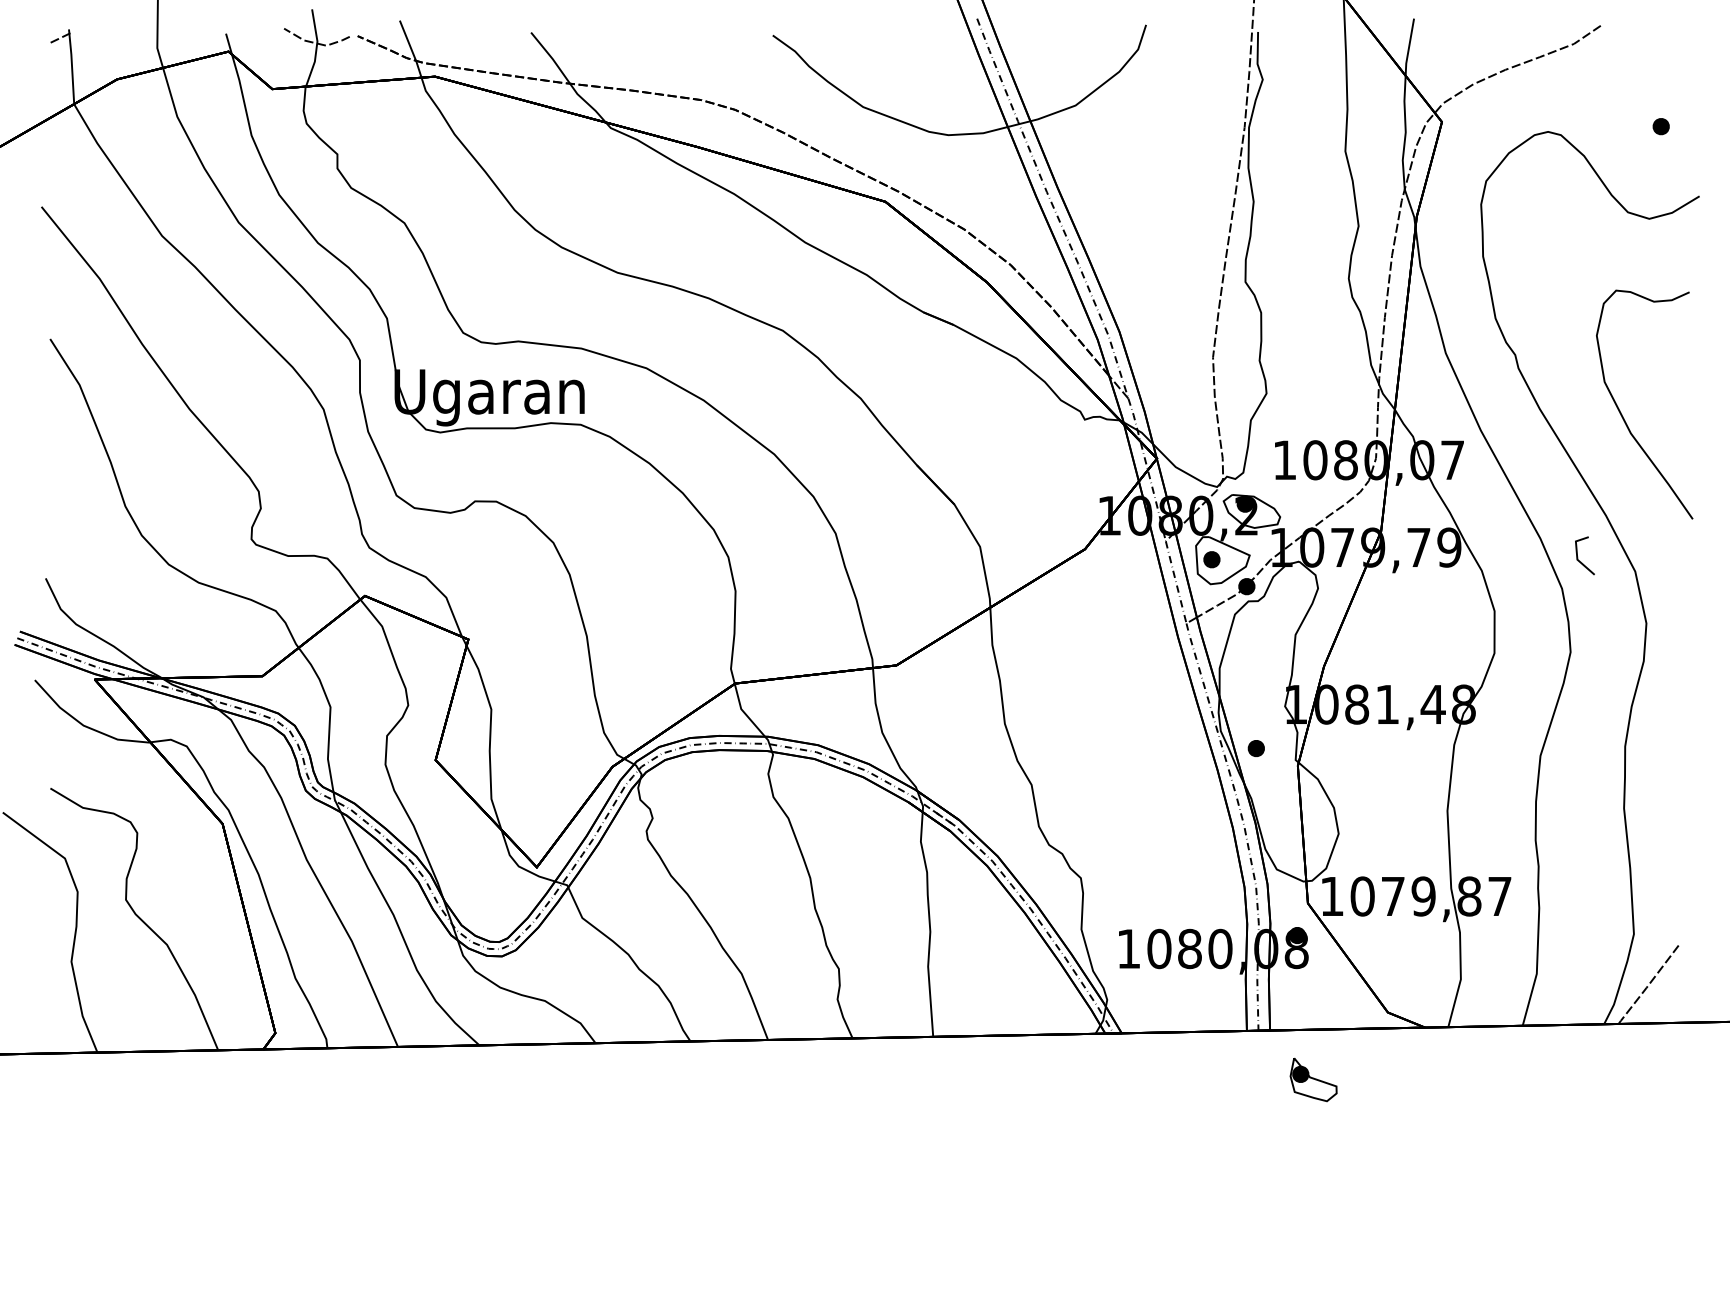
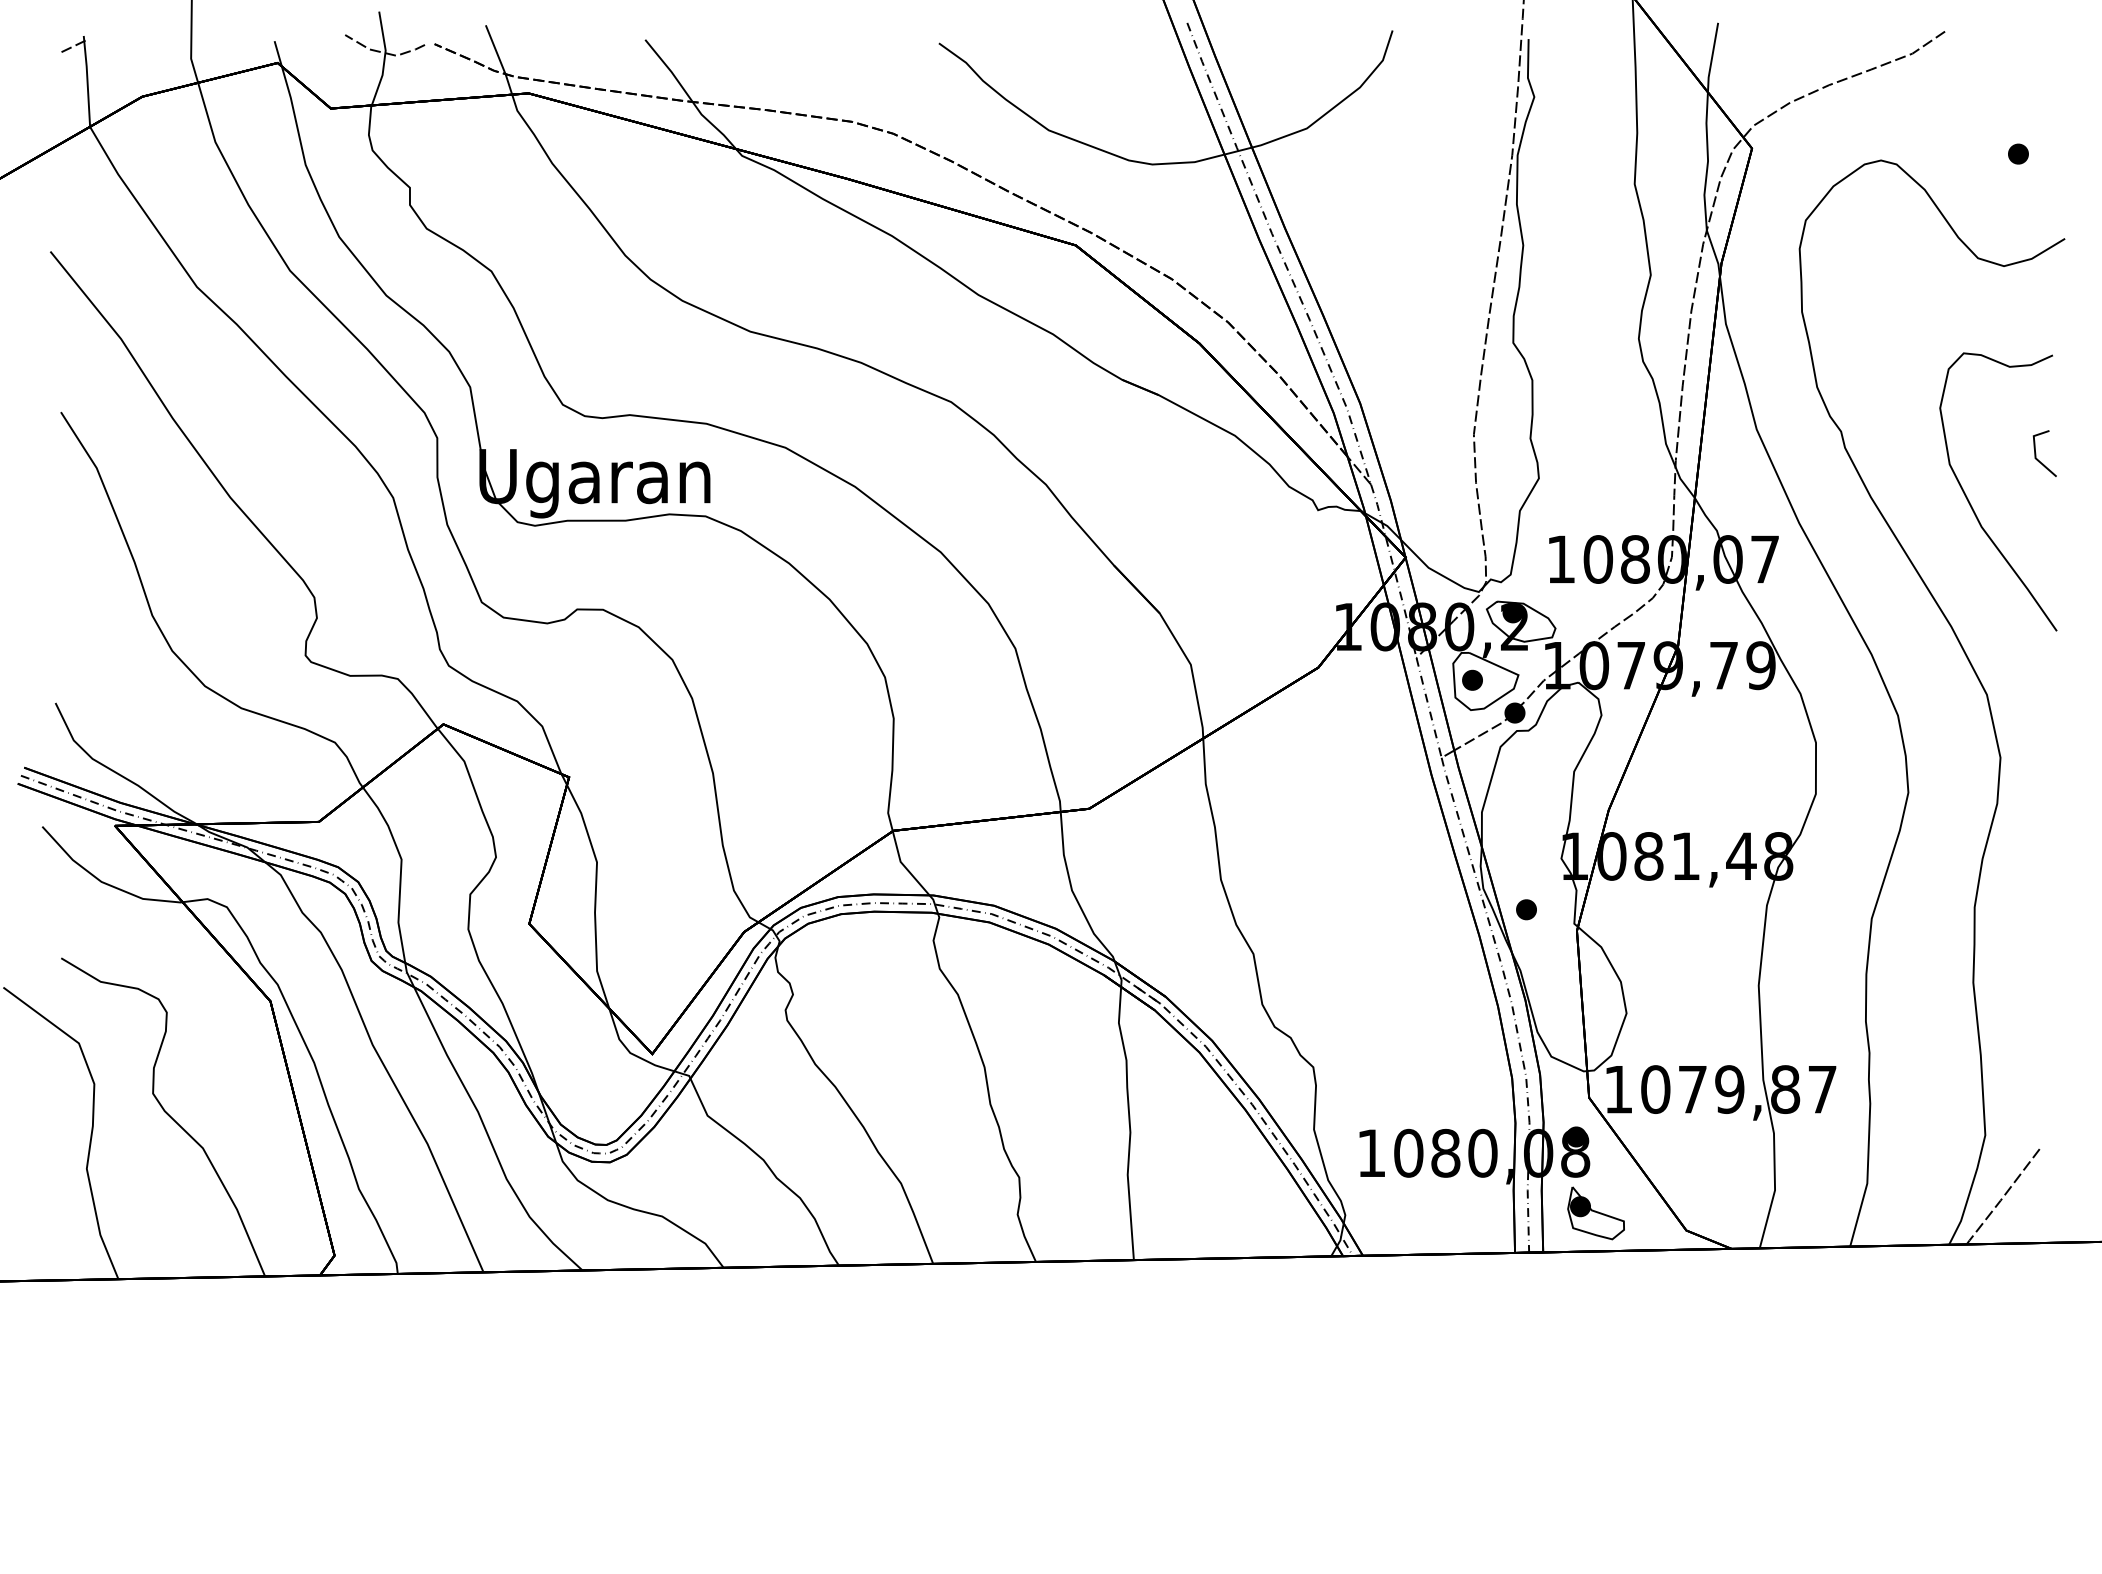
line: (1578, 555) -> (2036, 453), moved
part: (1313, 1079) -> (1595, 1213), moved

